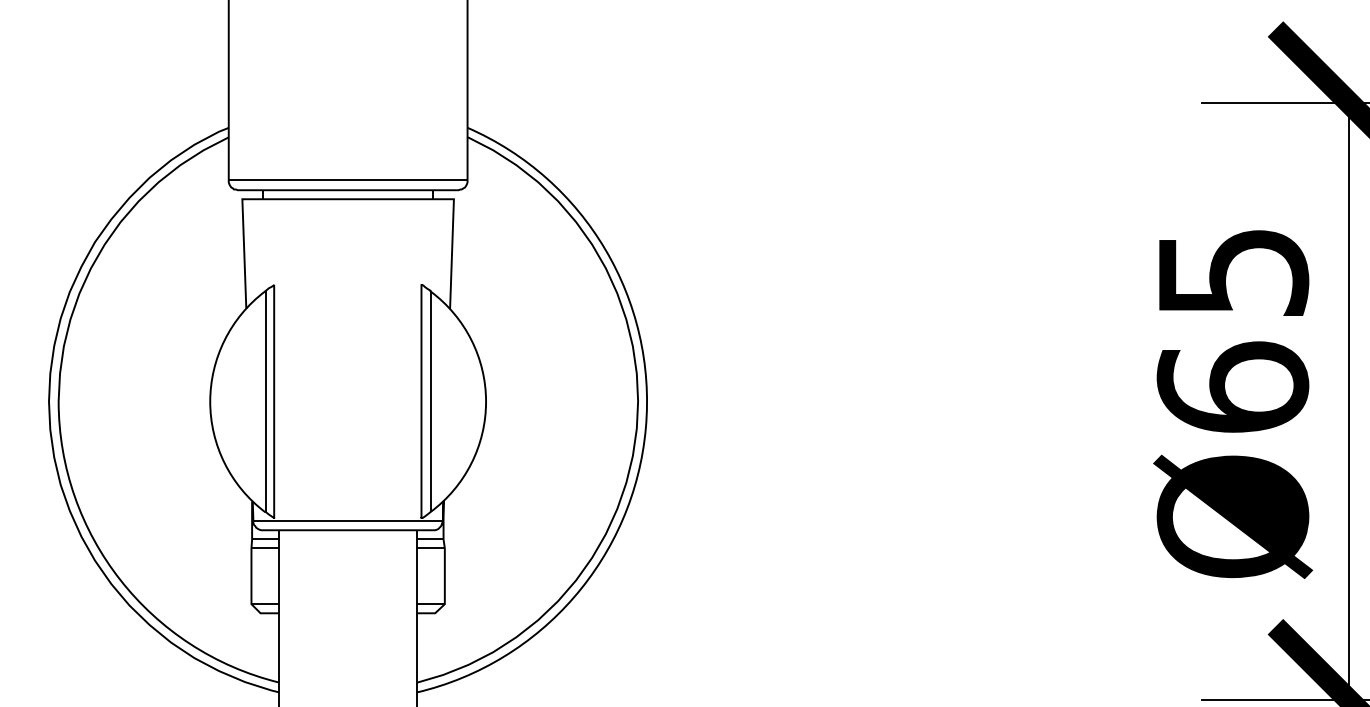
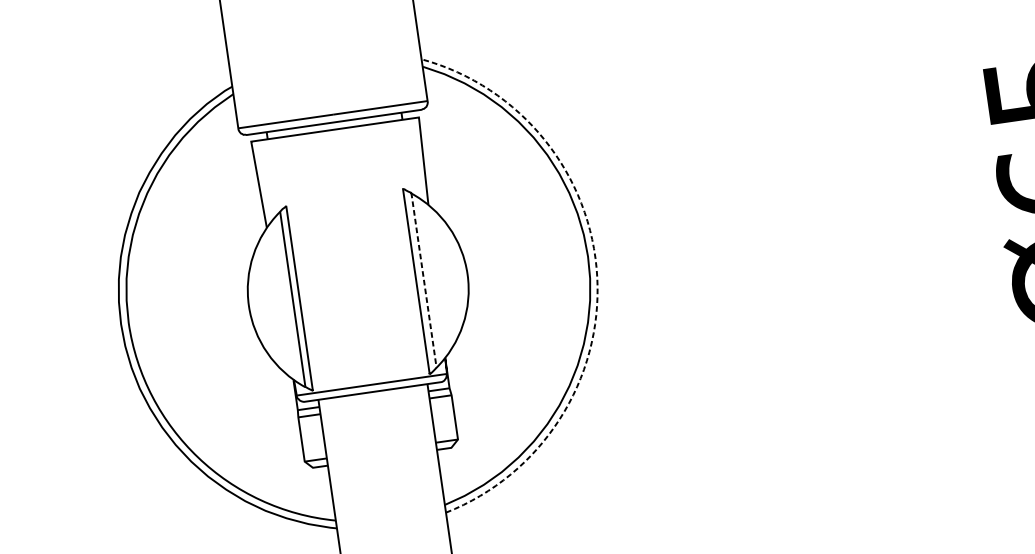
line: (431, 401) -> (424, 280), solid -> dashed
arc: (645, 428) -> (597, 277), solid -> dashed

